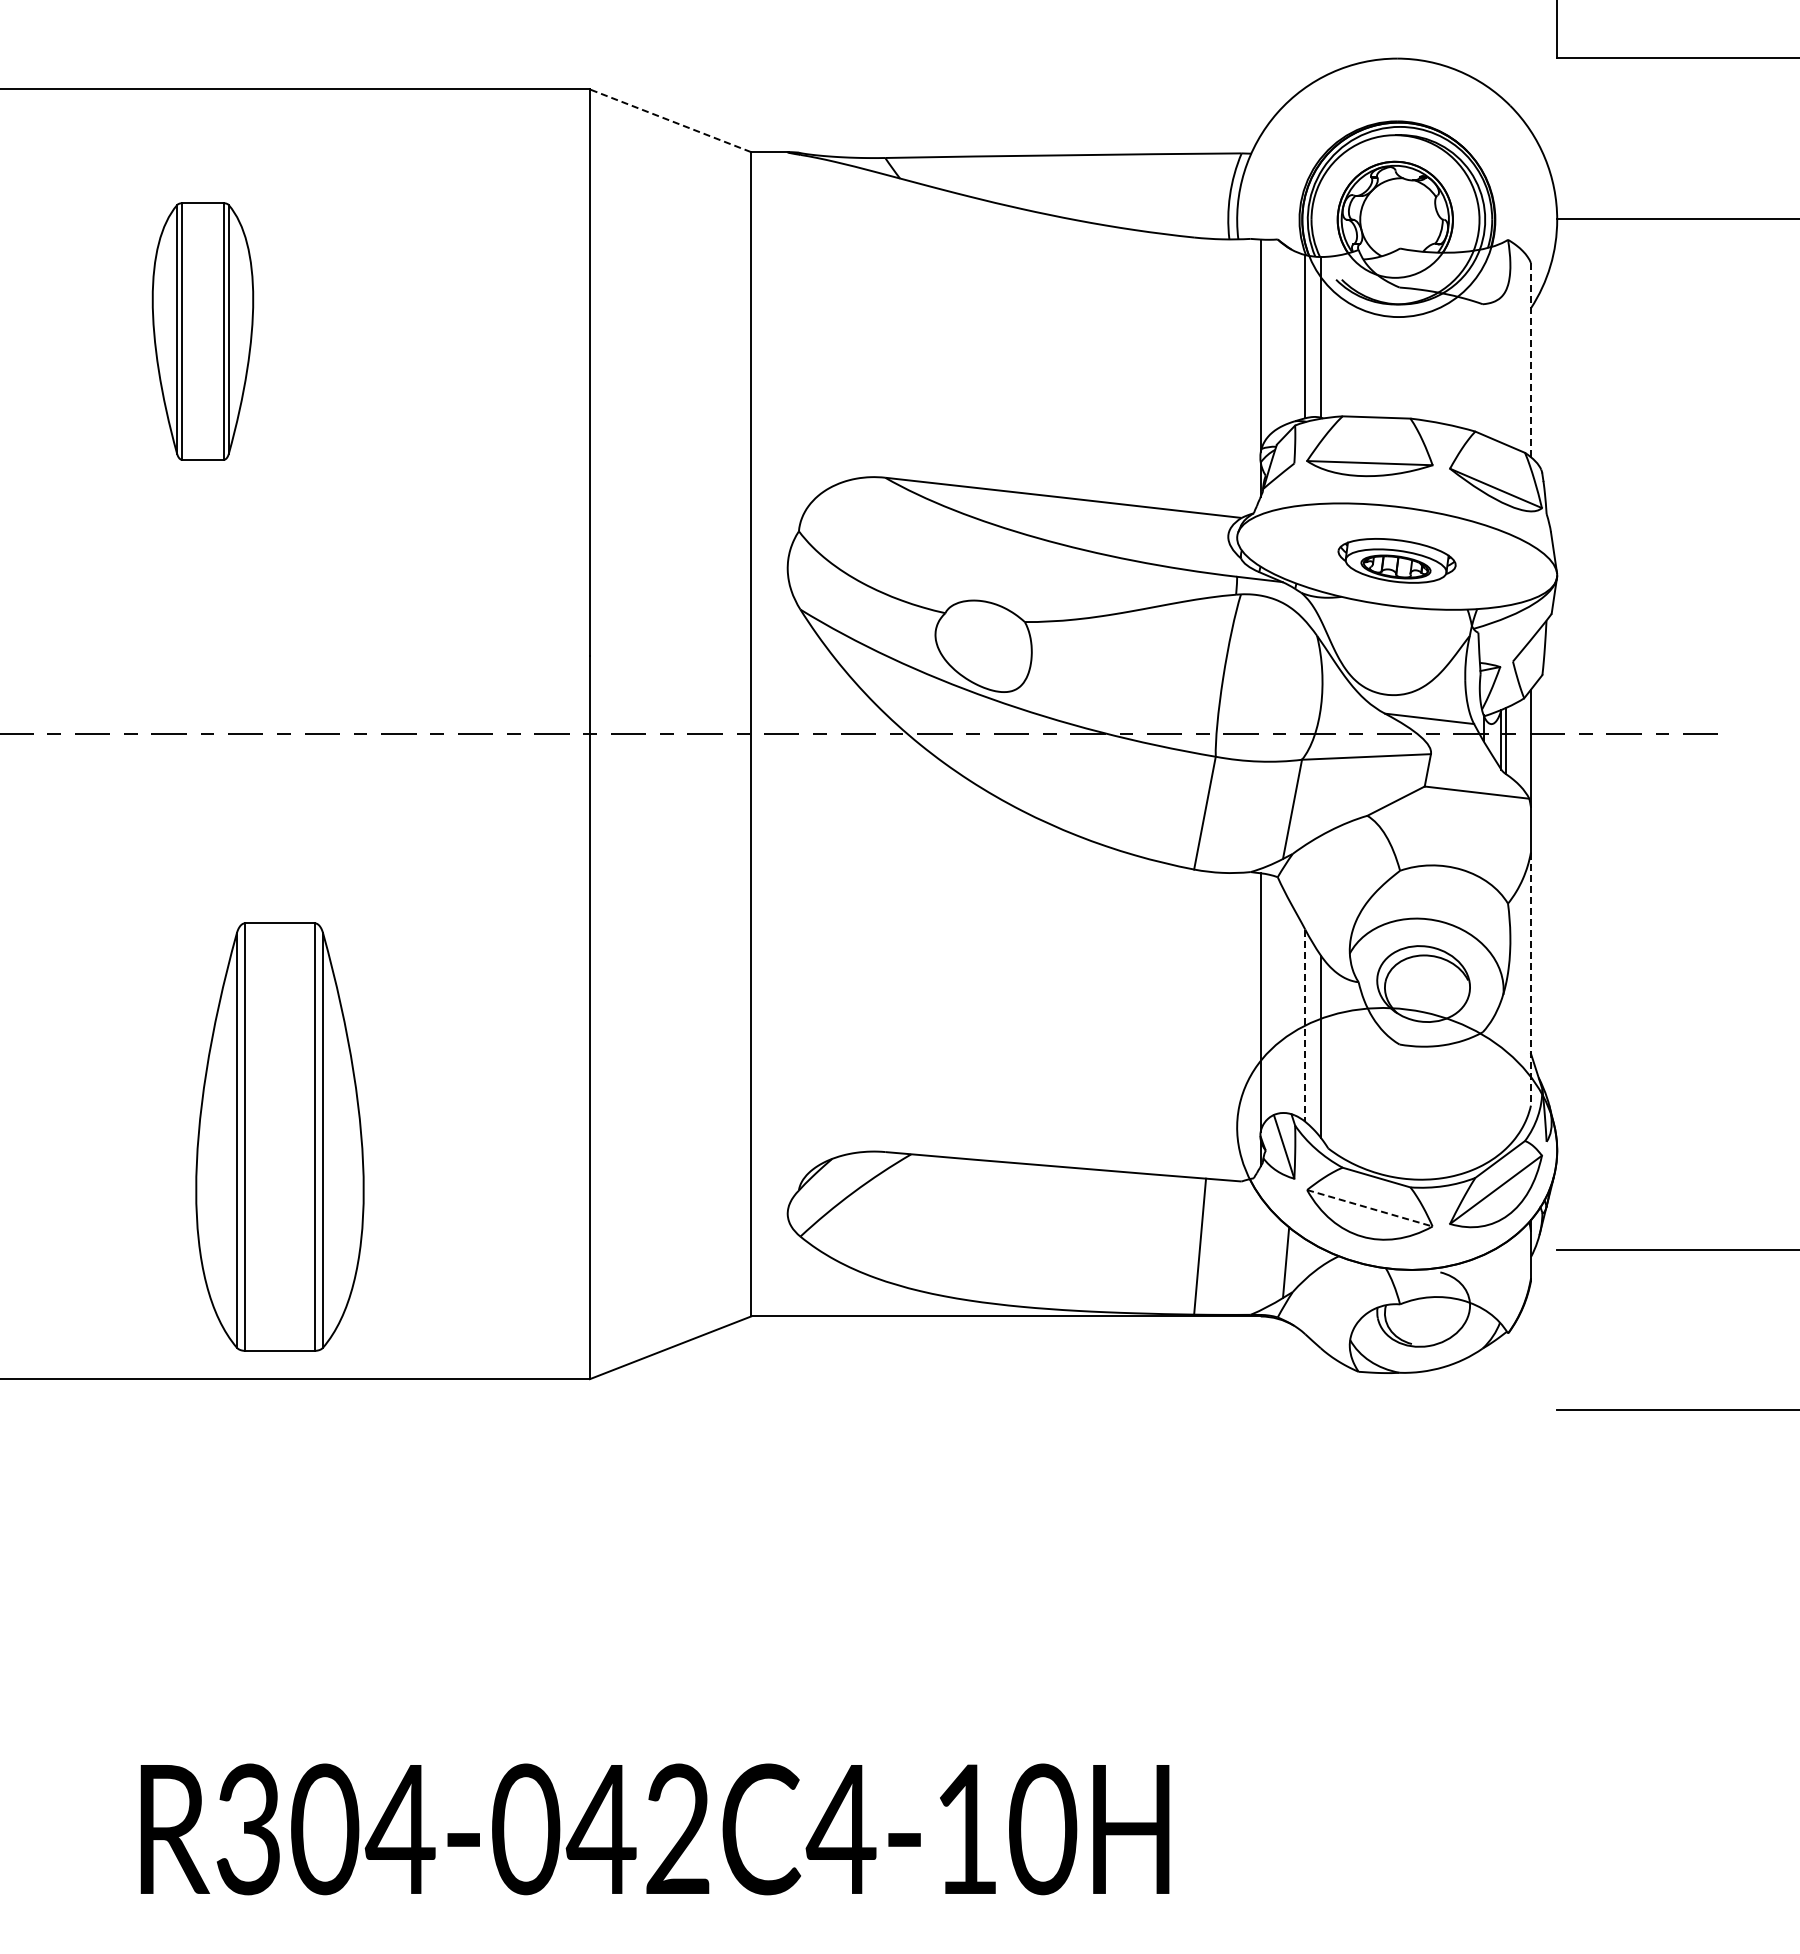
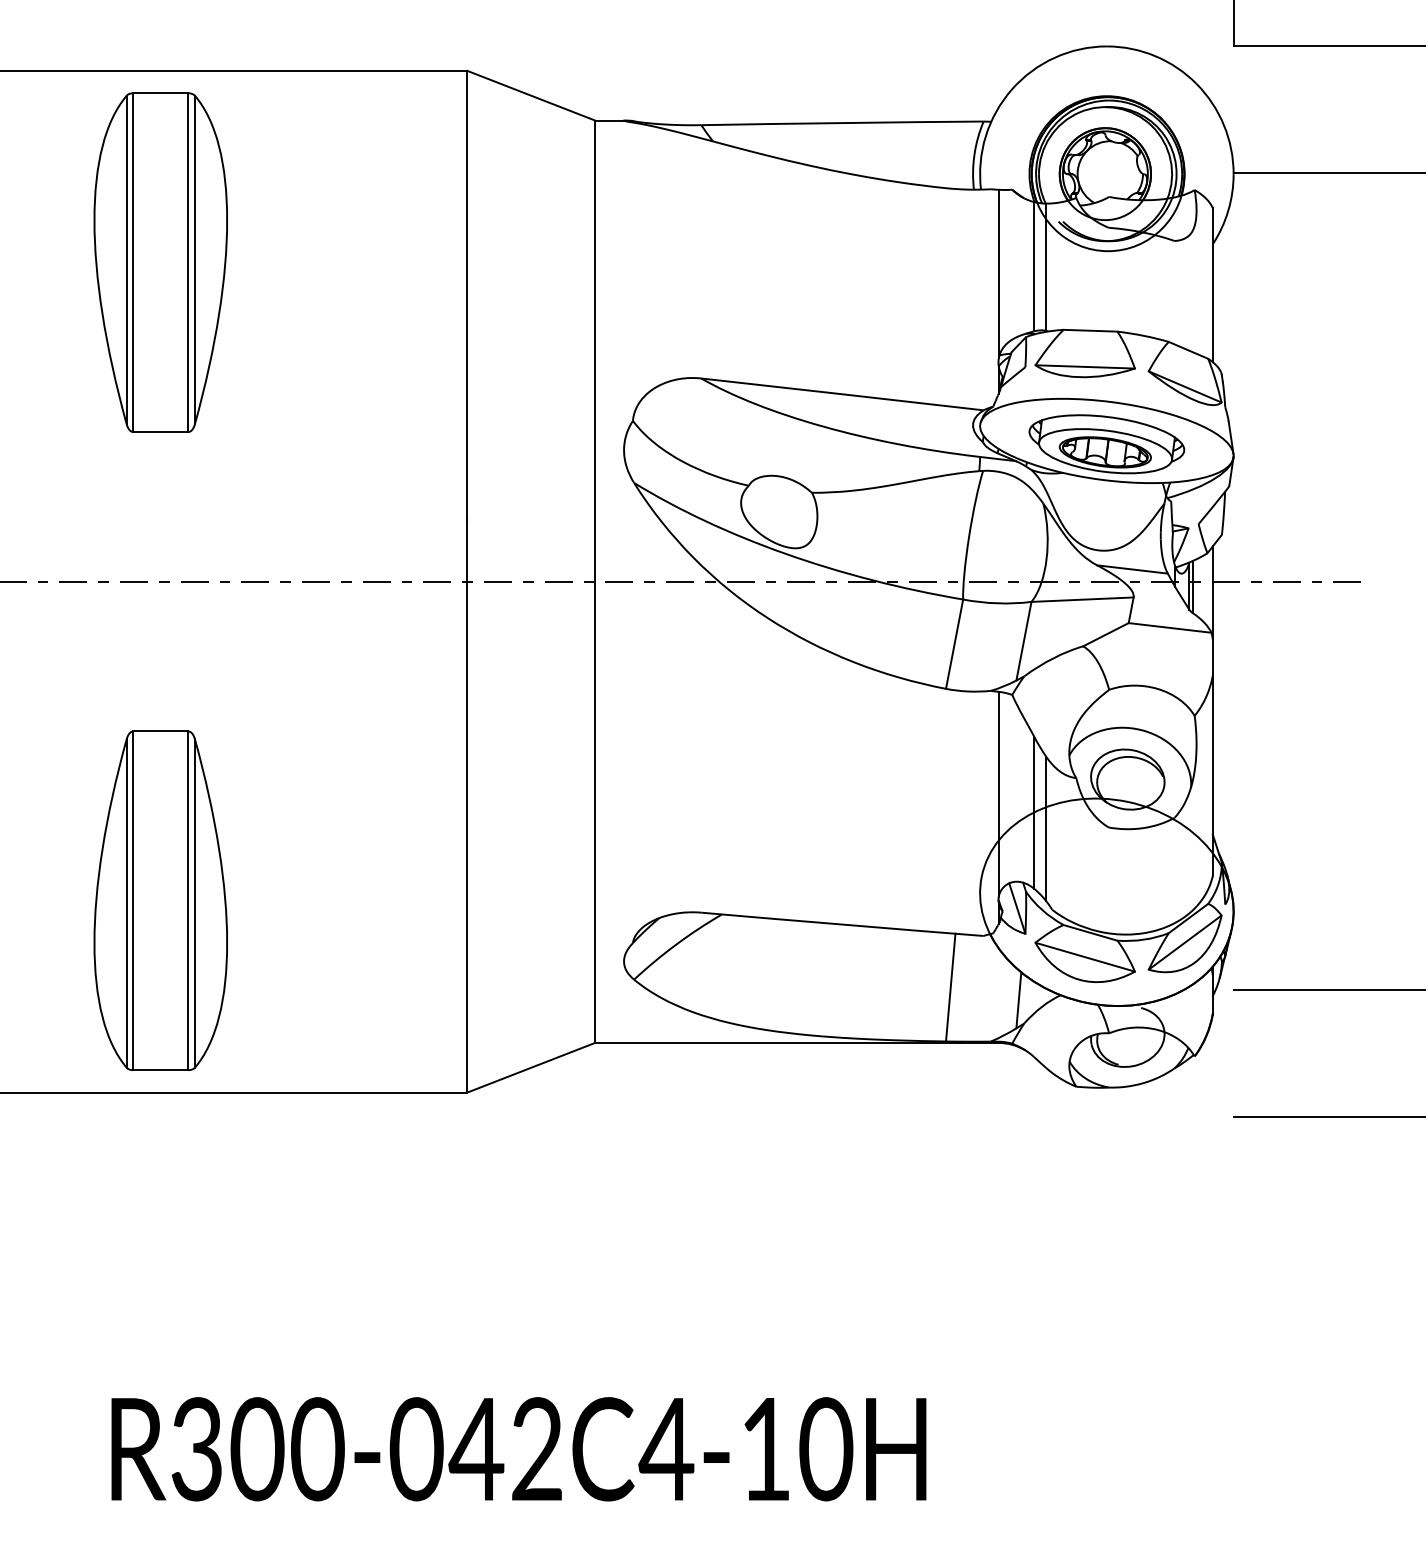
line: (670, 120) -> (531, 95), dashed -> solid
part: (202, 331) -> (160, 262), size x1.67
line: (1530, 360) -> (1212, 285), dashed -> solid
part: (1396, 560) -> (1106, 444), size x1.67
line: (1530, 979) -> (1212, 775), dashed -> solid
line: (1305, 1026) -> (1034, 813), dashed -> solid
part: (279, 1136) -> (160, 900), moved
line: (1370, 1208) -> (1085, 957), dashed -> solid
text: (399, 1829) -> (316, 1449), R304-042C4-10H -> R300-042C4-10H

